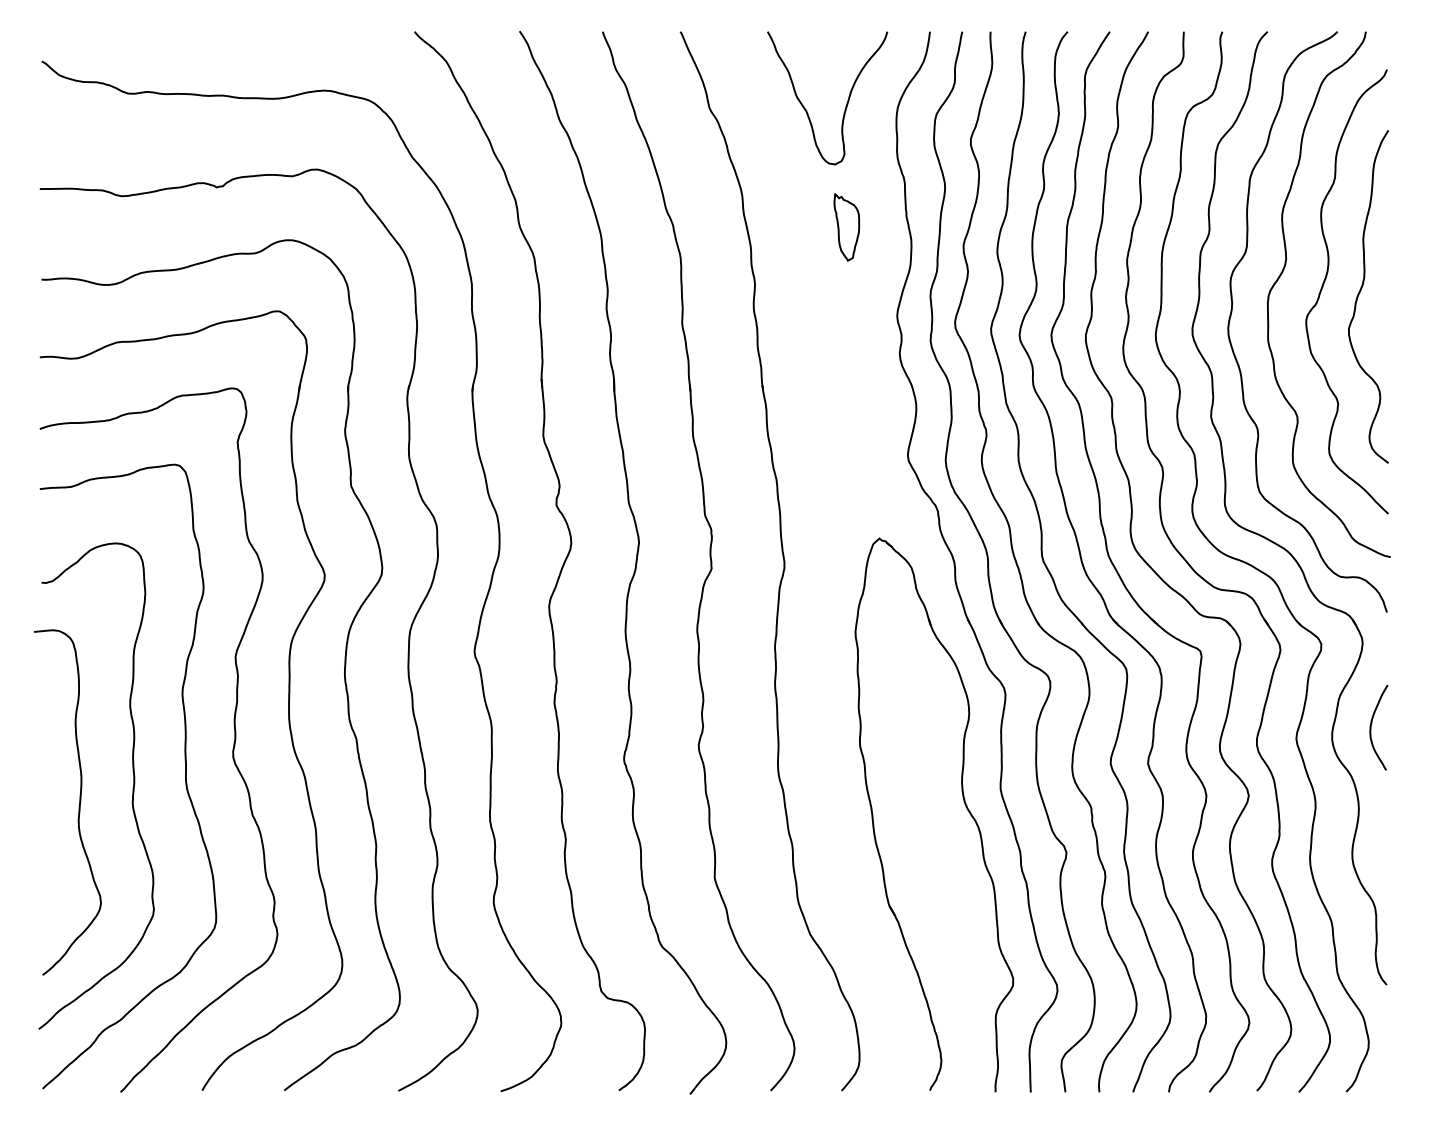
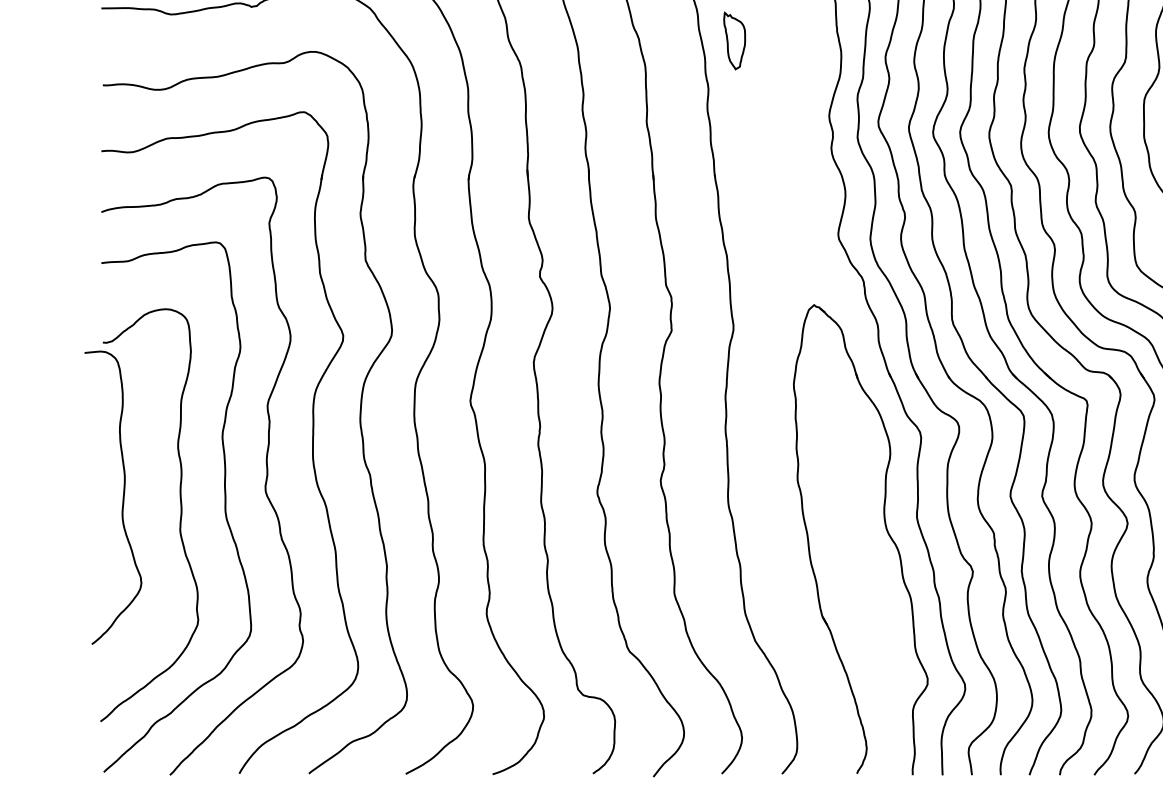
part: (846, 227) -> (734, 41), moved
curve: (78, 806) -> (122, 501), moved

